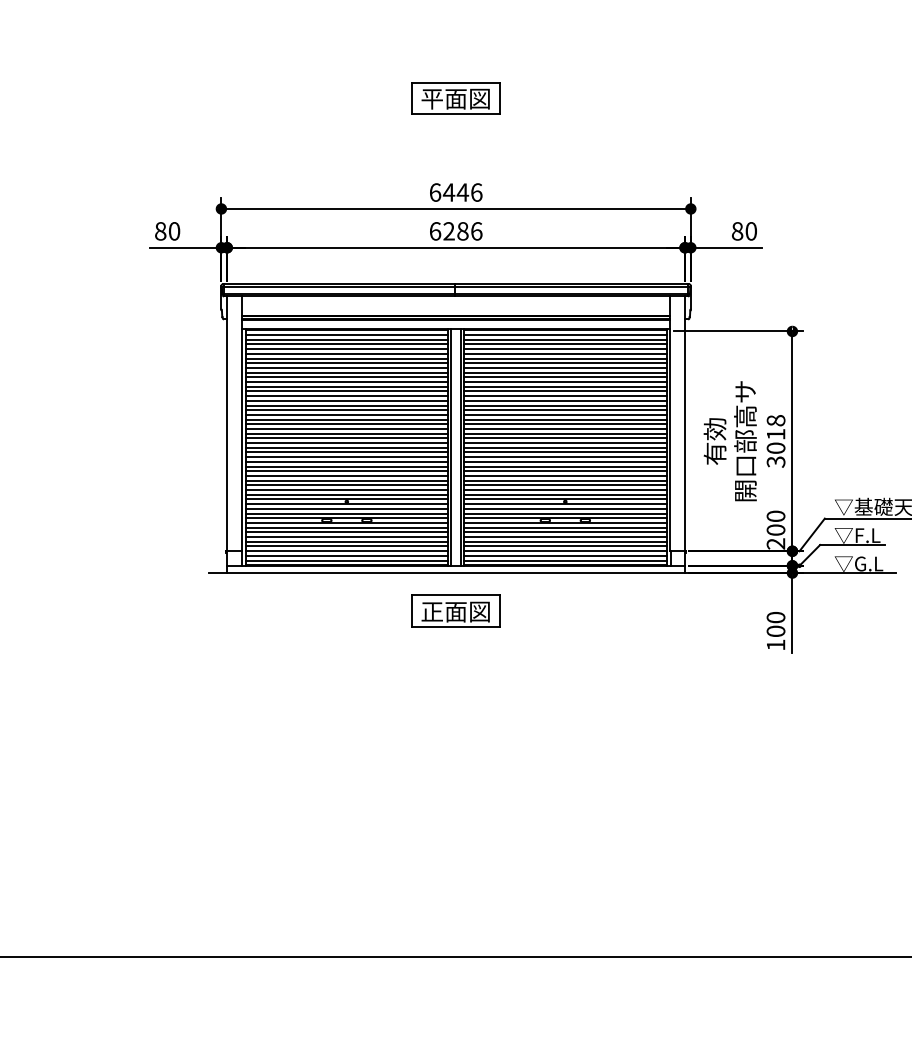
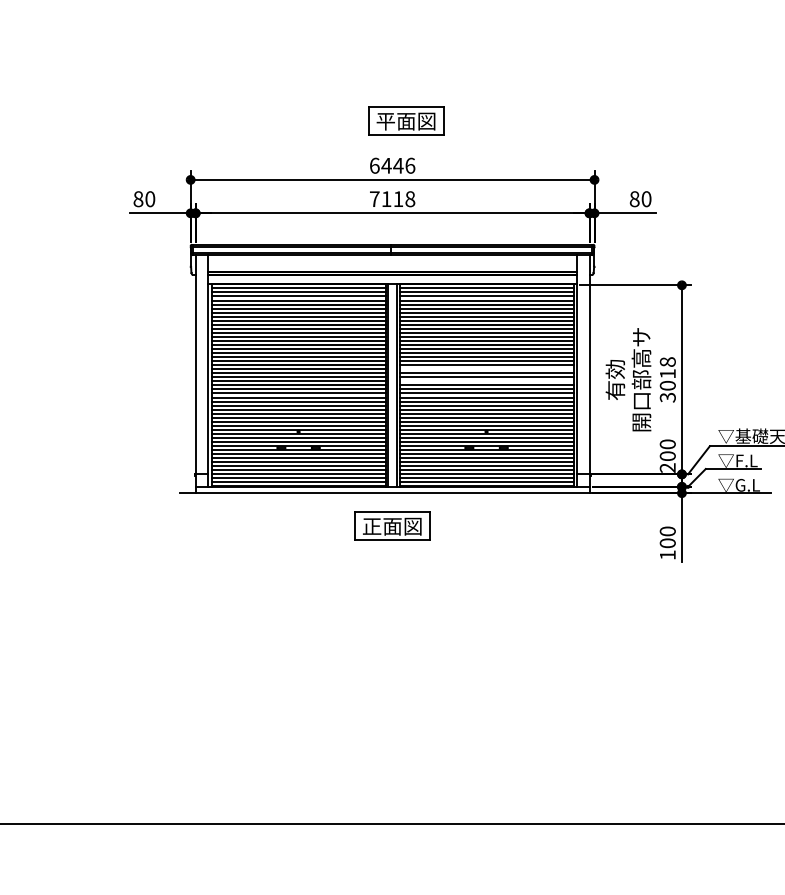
part: (455, 98) -> (405, 121), moved
text: (455, 231) -> (392, 199), 6286 -> 7118
line: (565, 429) -> (486, 369), removed
line: (565, 443) -> (486, 381), removed

